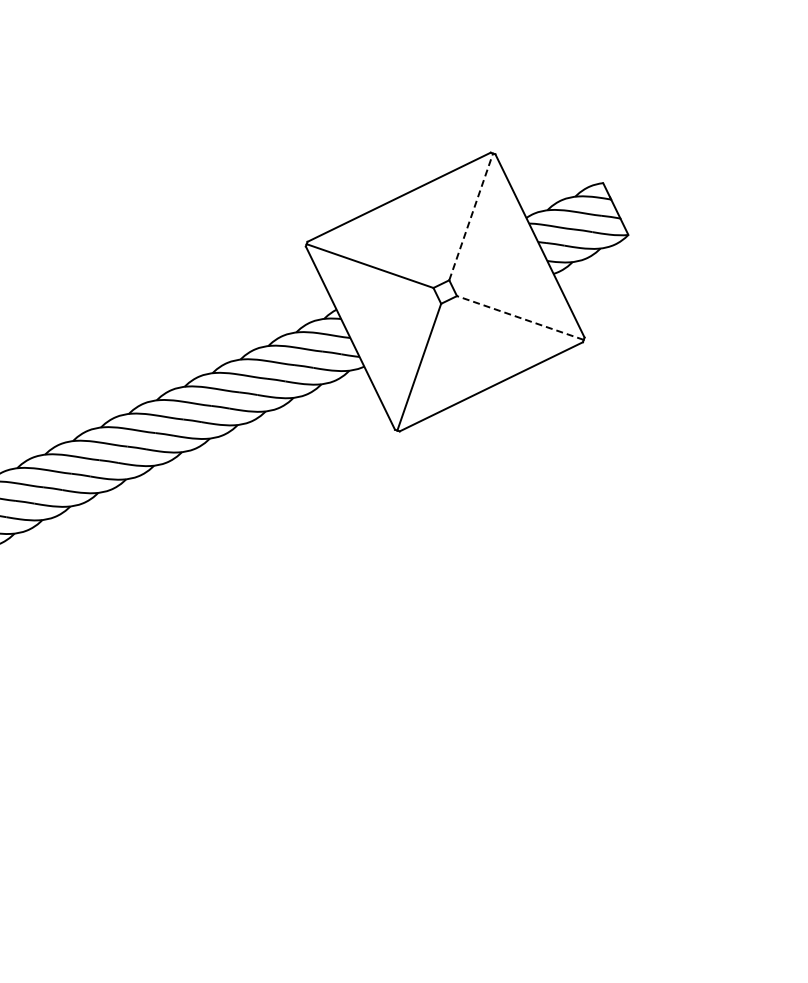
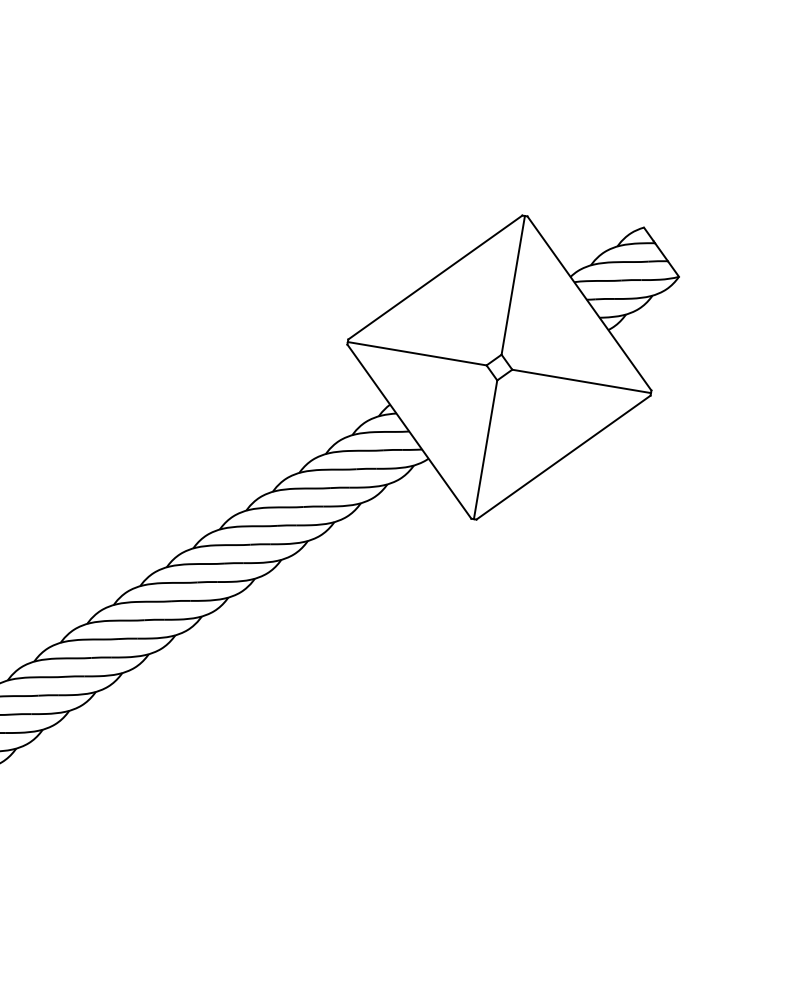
line: (471, 216) -> (513, 284), dashed -> solid
line: (519, 317) -> (580, 381), dashed -> solid

